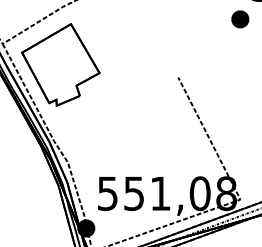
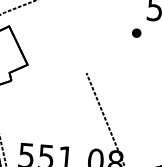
part: (240, 19) -> (136, 33), size x0.7

